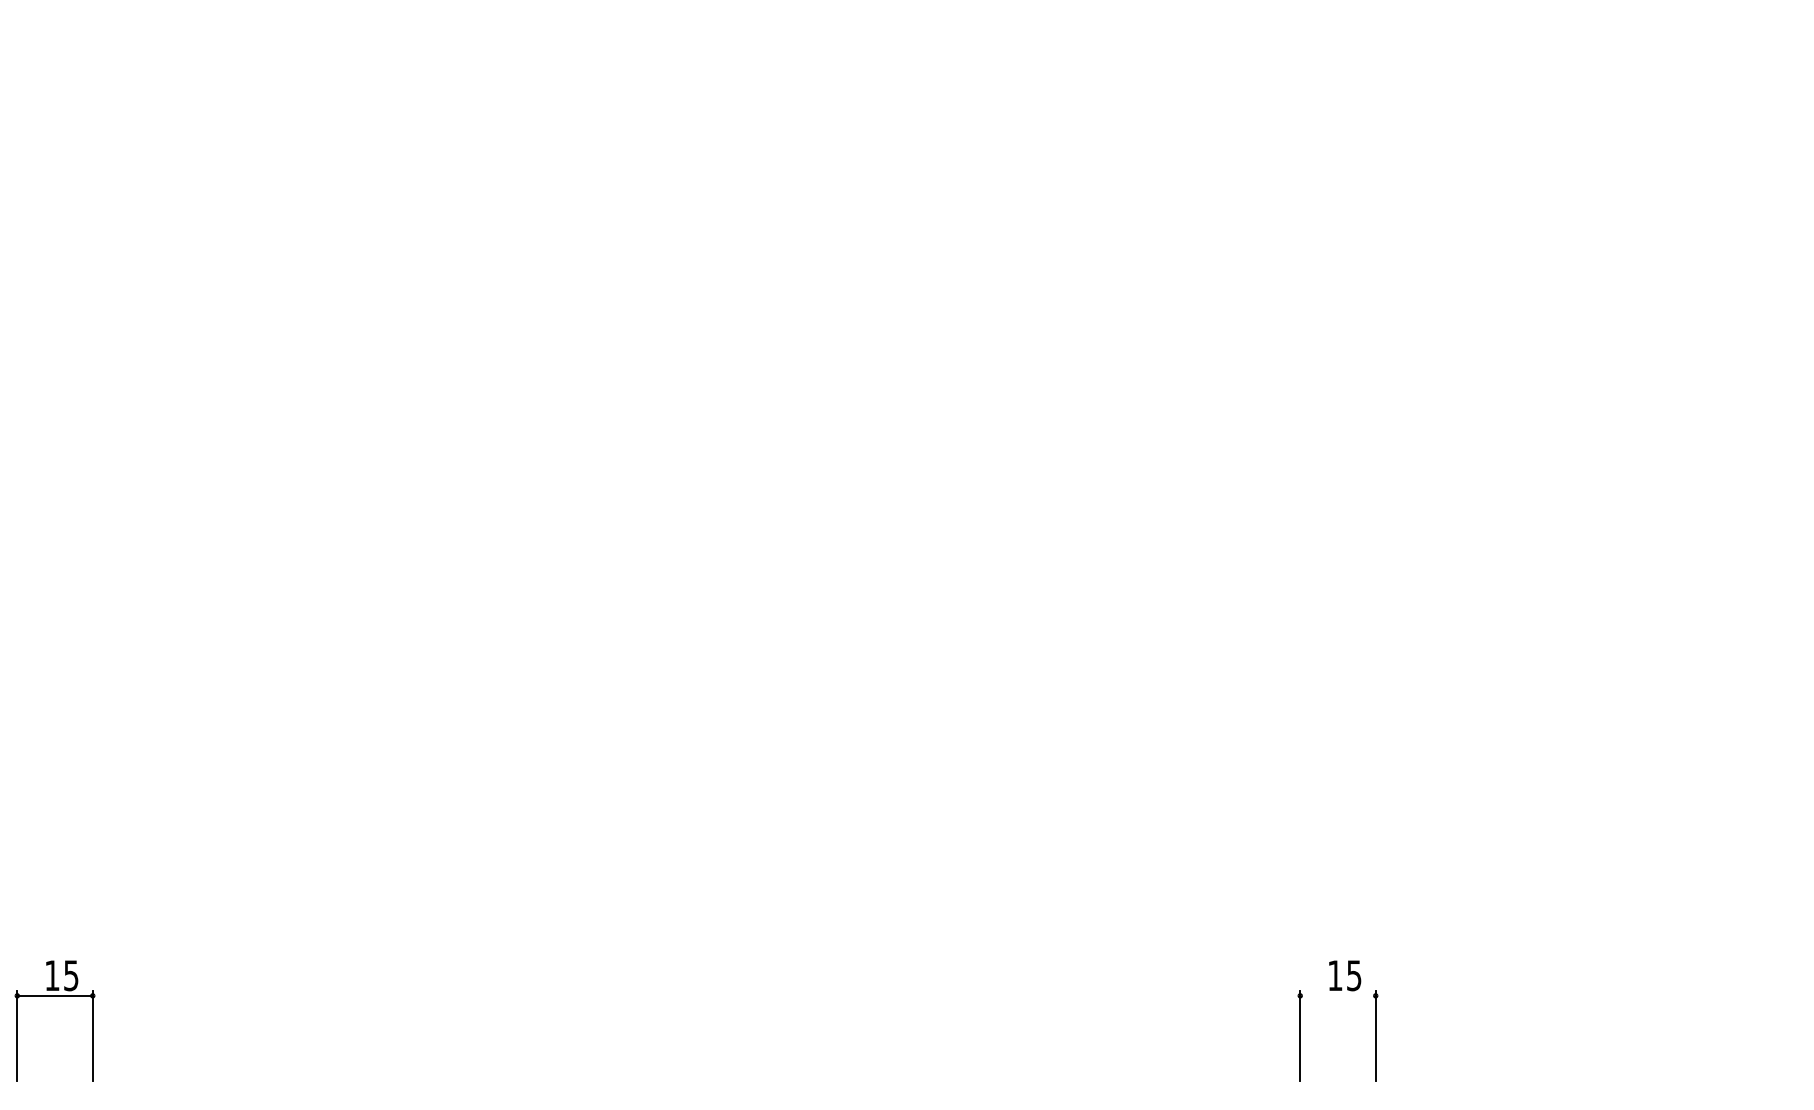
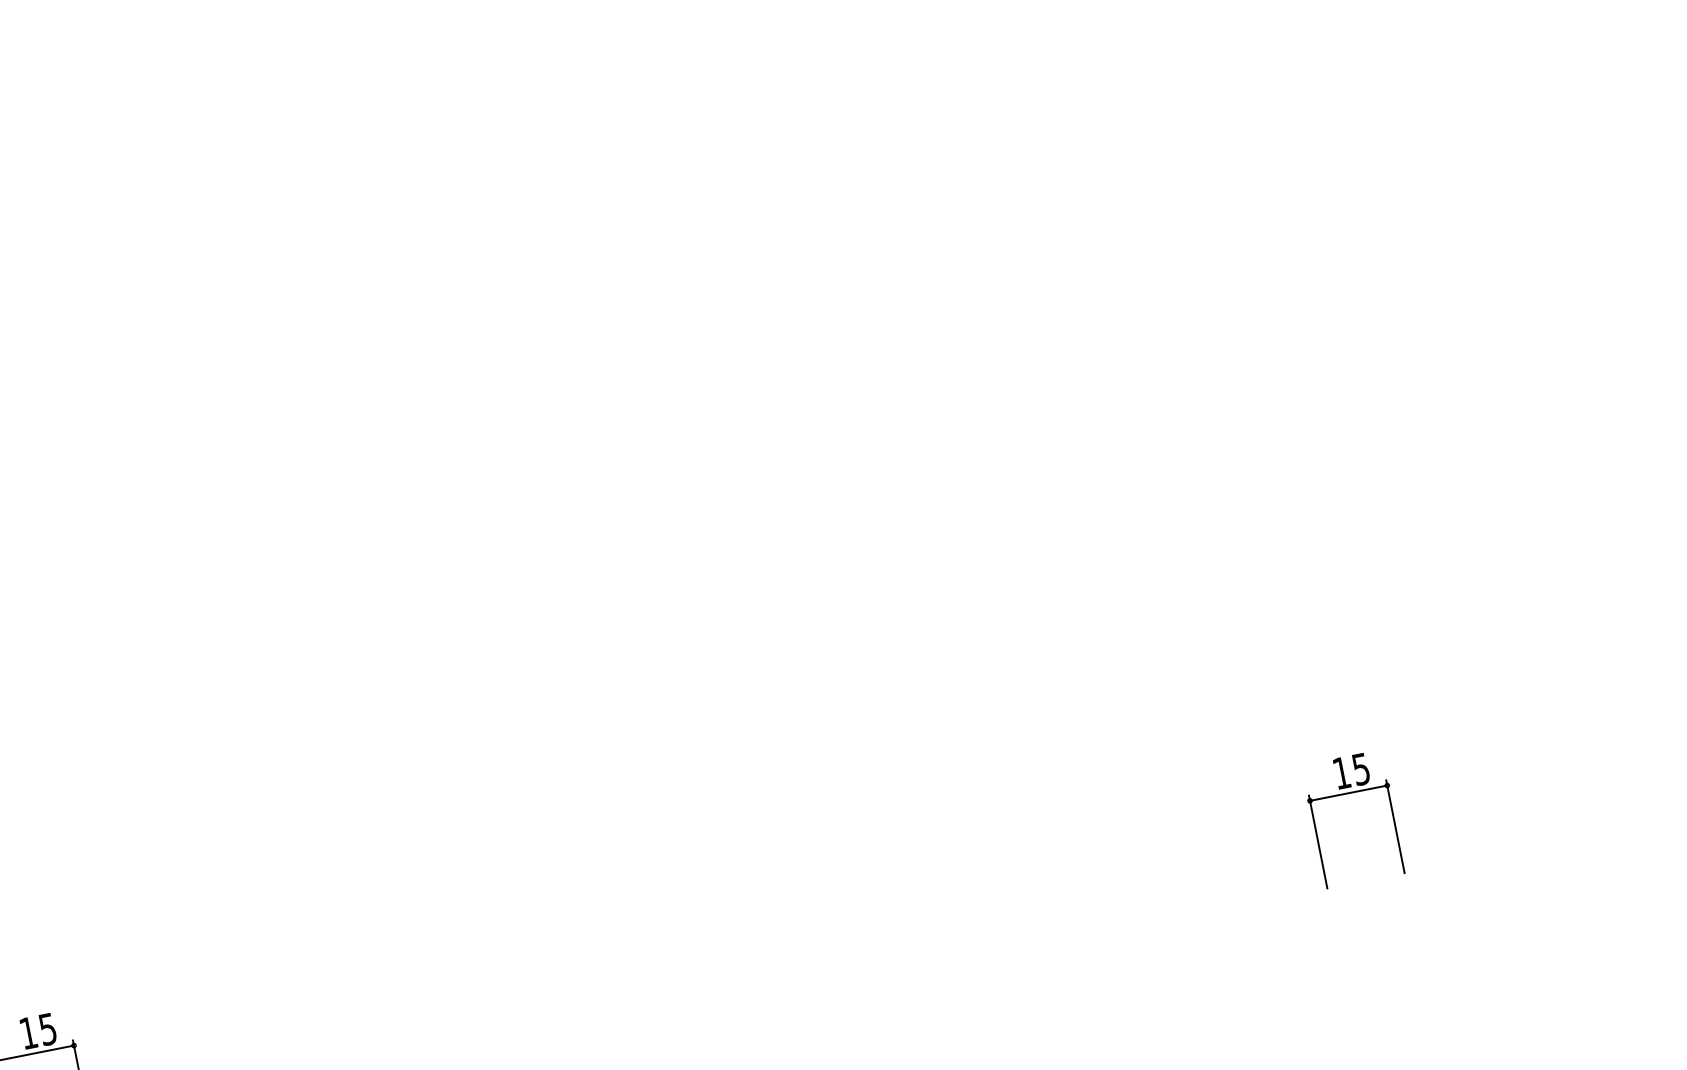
line: (1337, 995) -> (1348, 792), added

